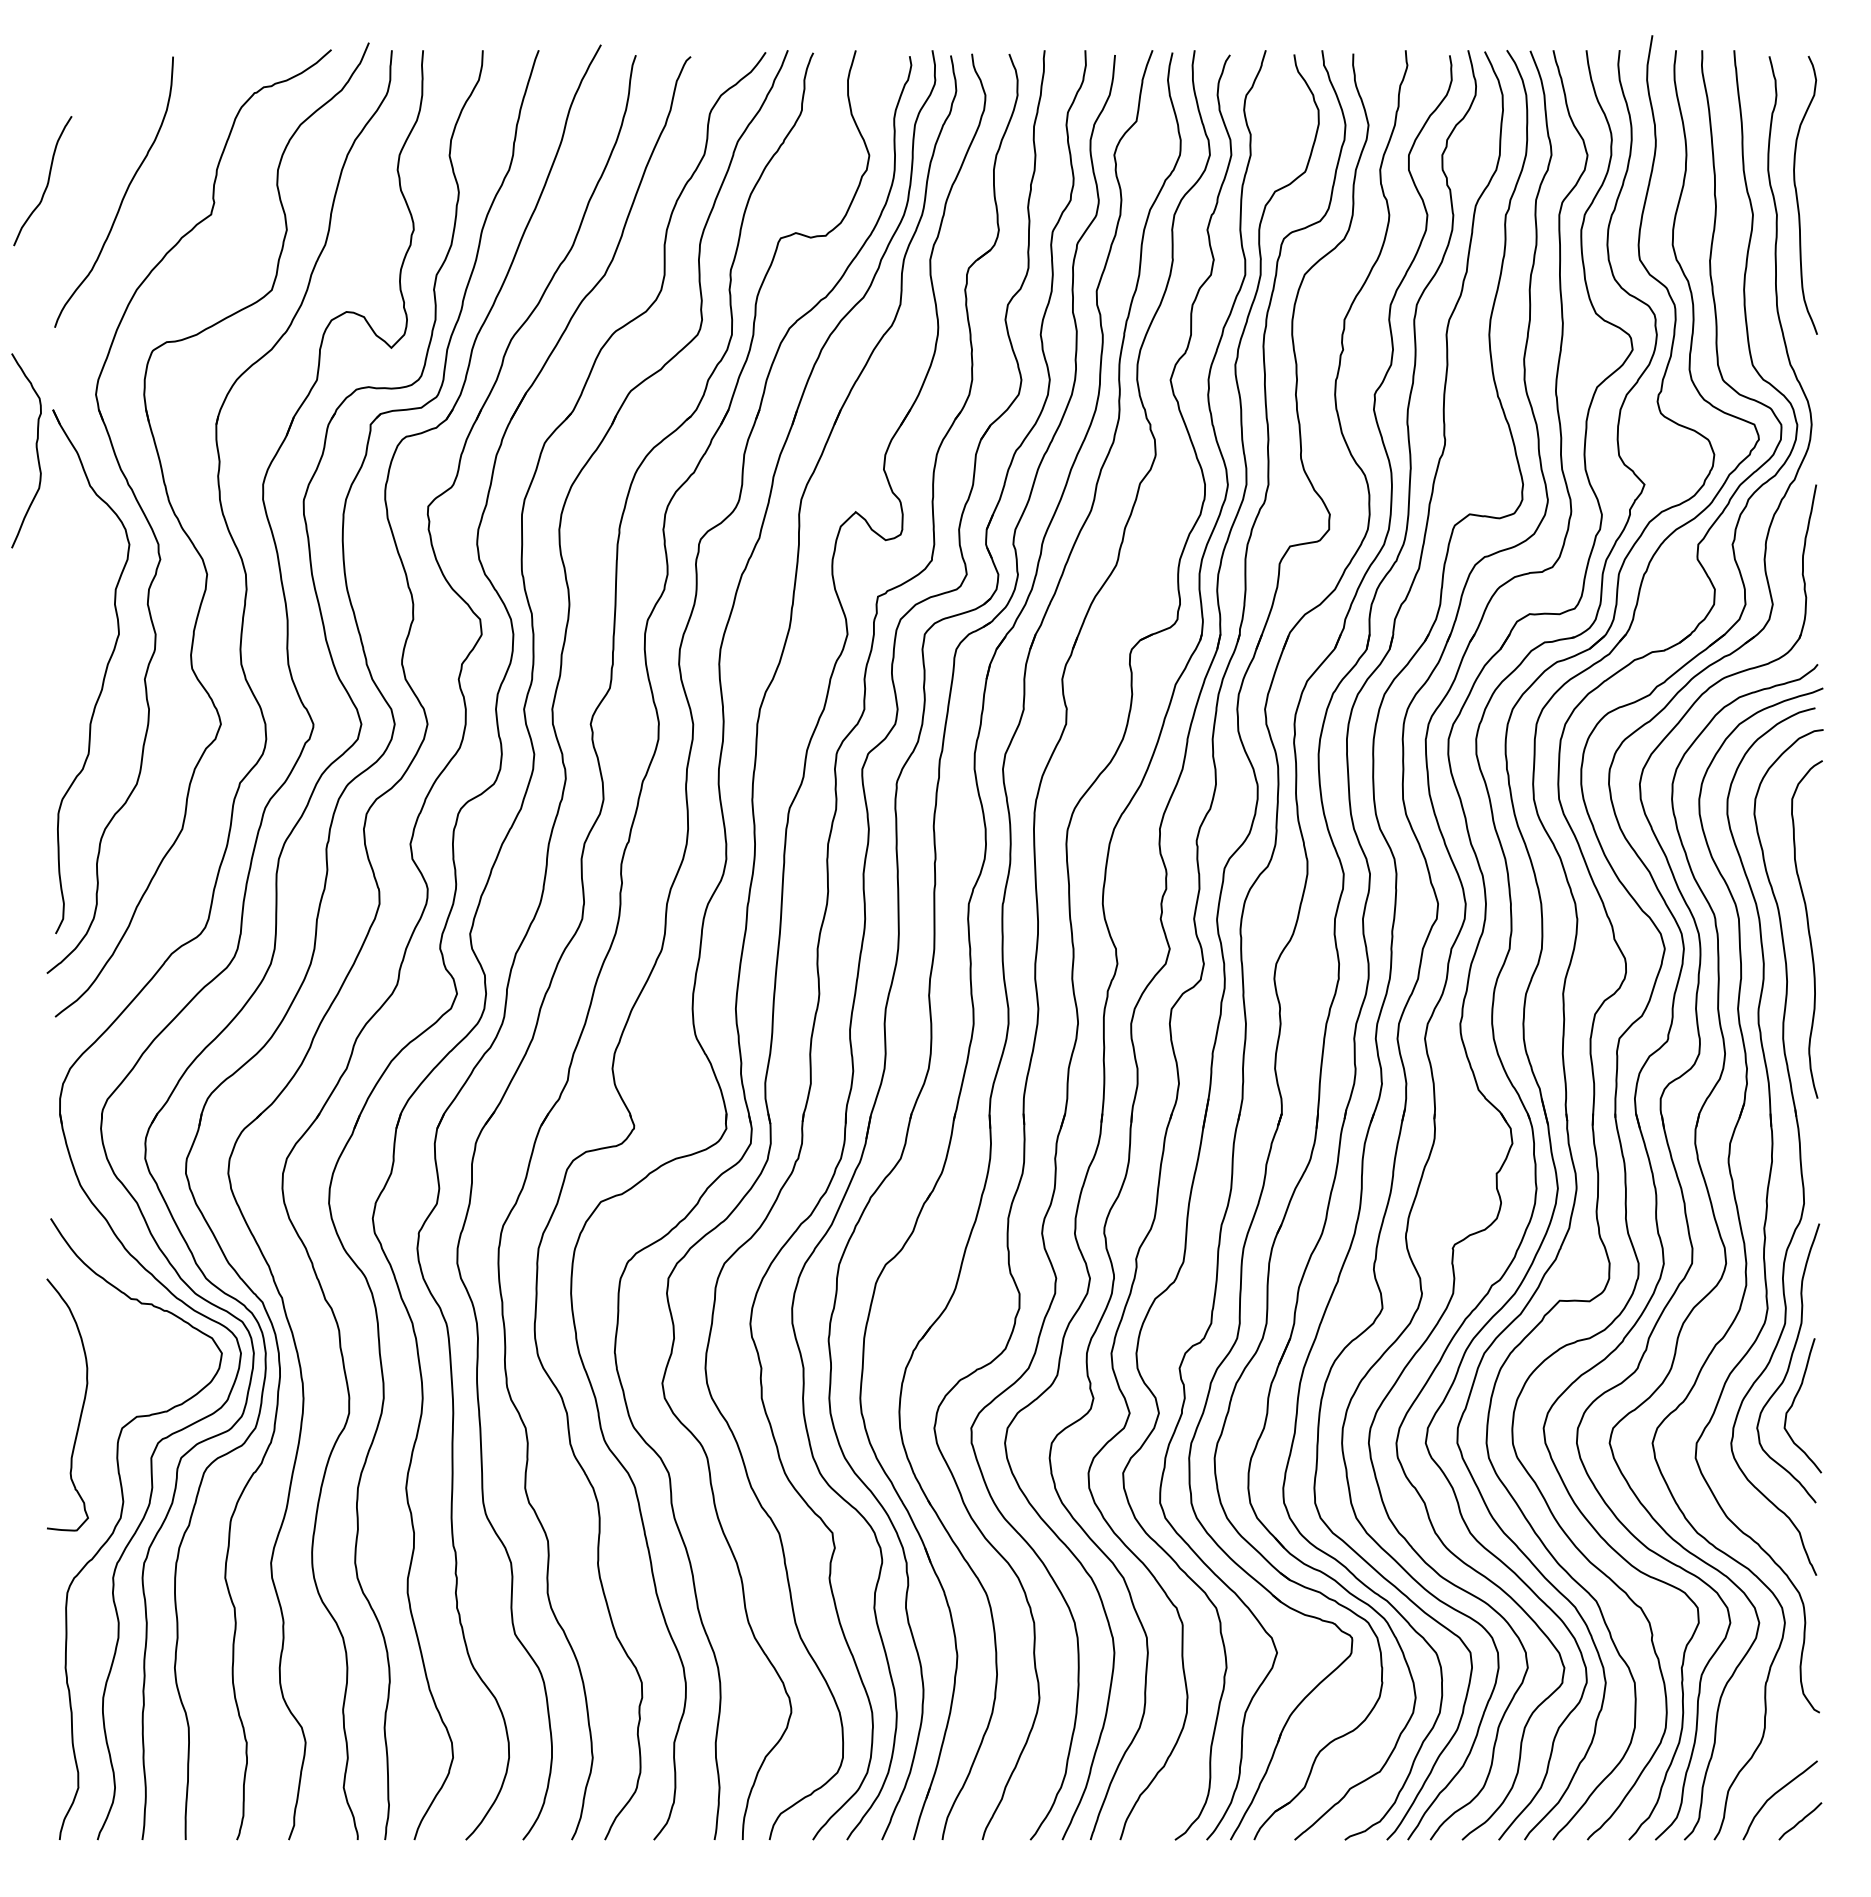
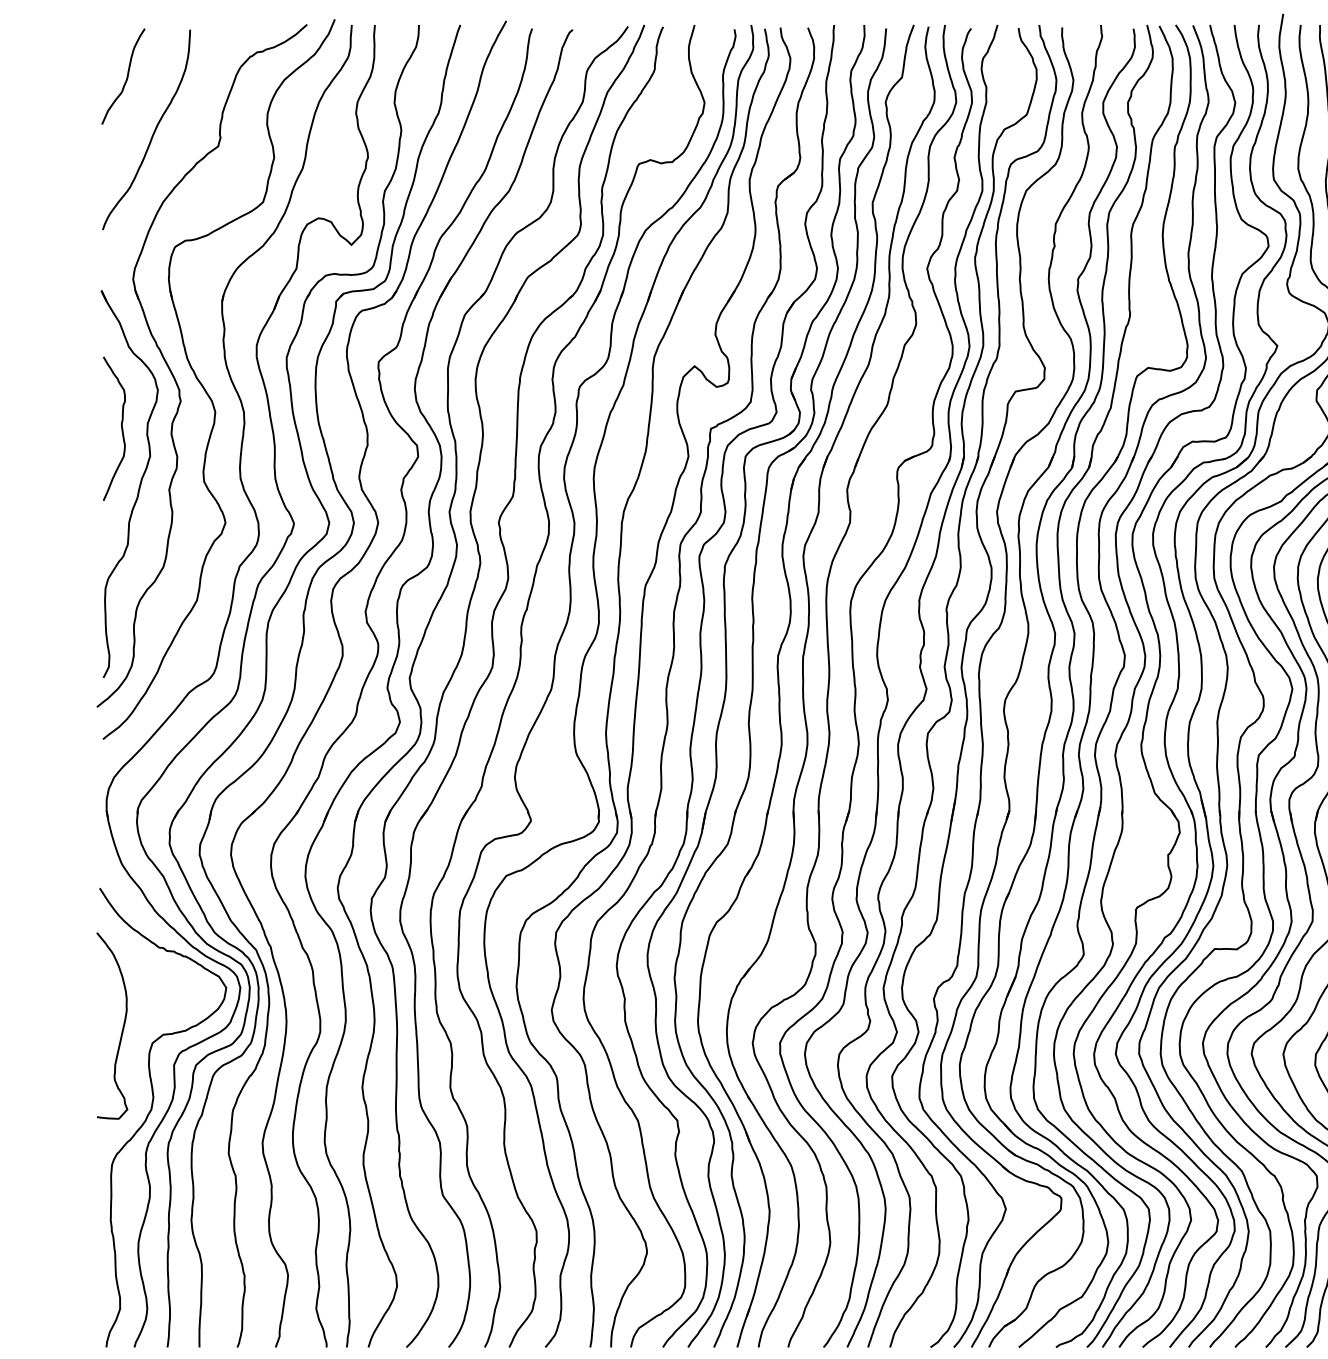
curve: (47, 181) -> (126, 76), moved
curve: (35, 447) -> (121, 426), moved

